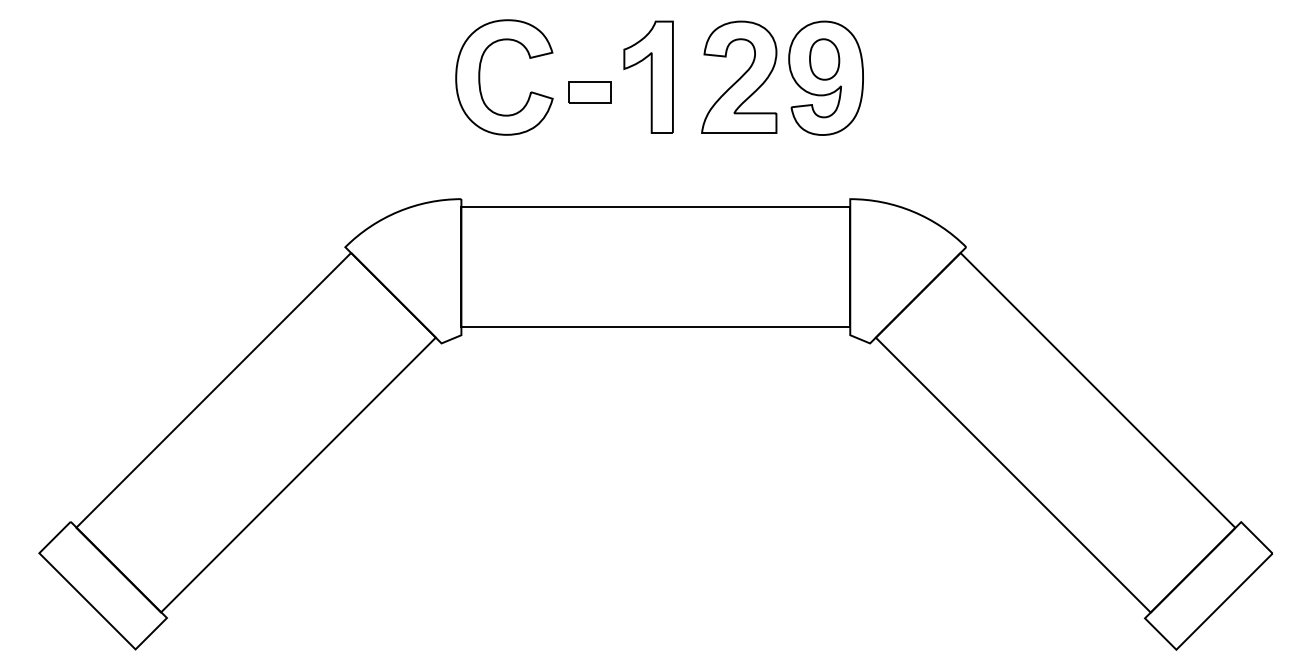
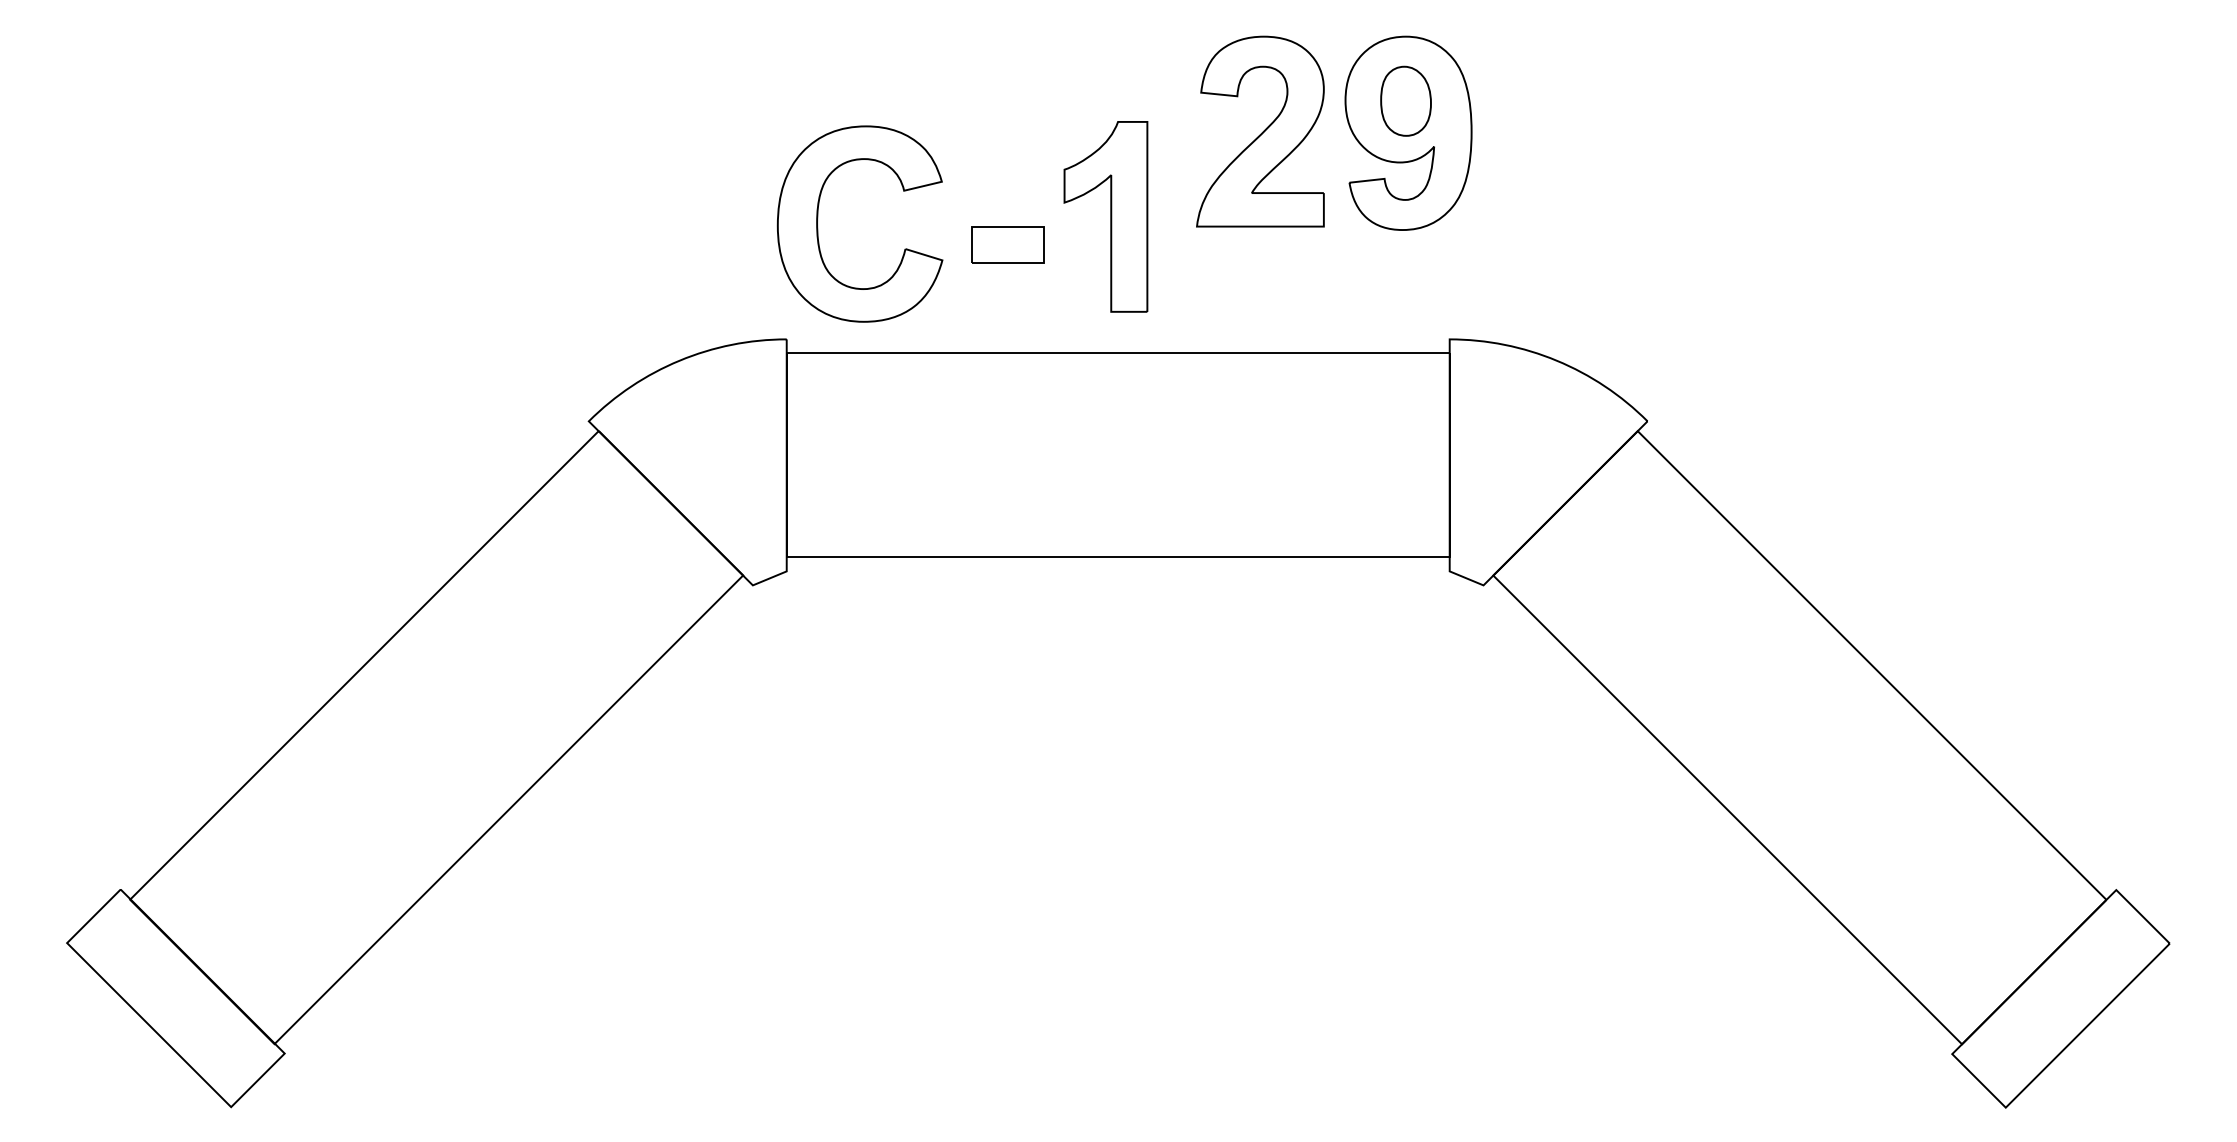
part: (648, 76) -> (1105, 215), moved
part: (480, 77) -> (819, 224), moved
part: (589, 92) -> (1006, 244), moved

